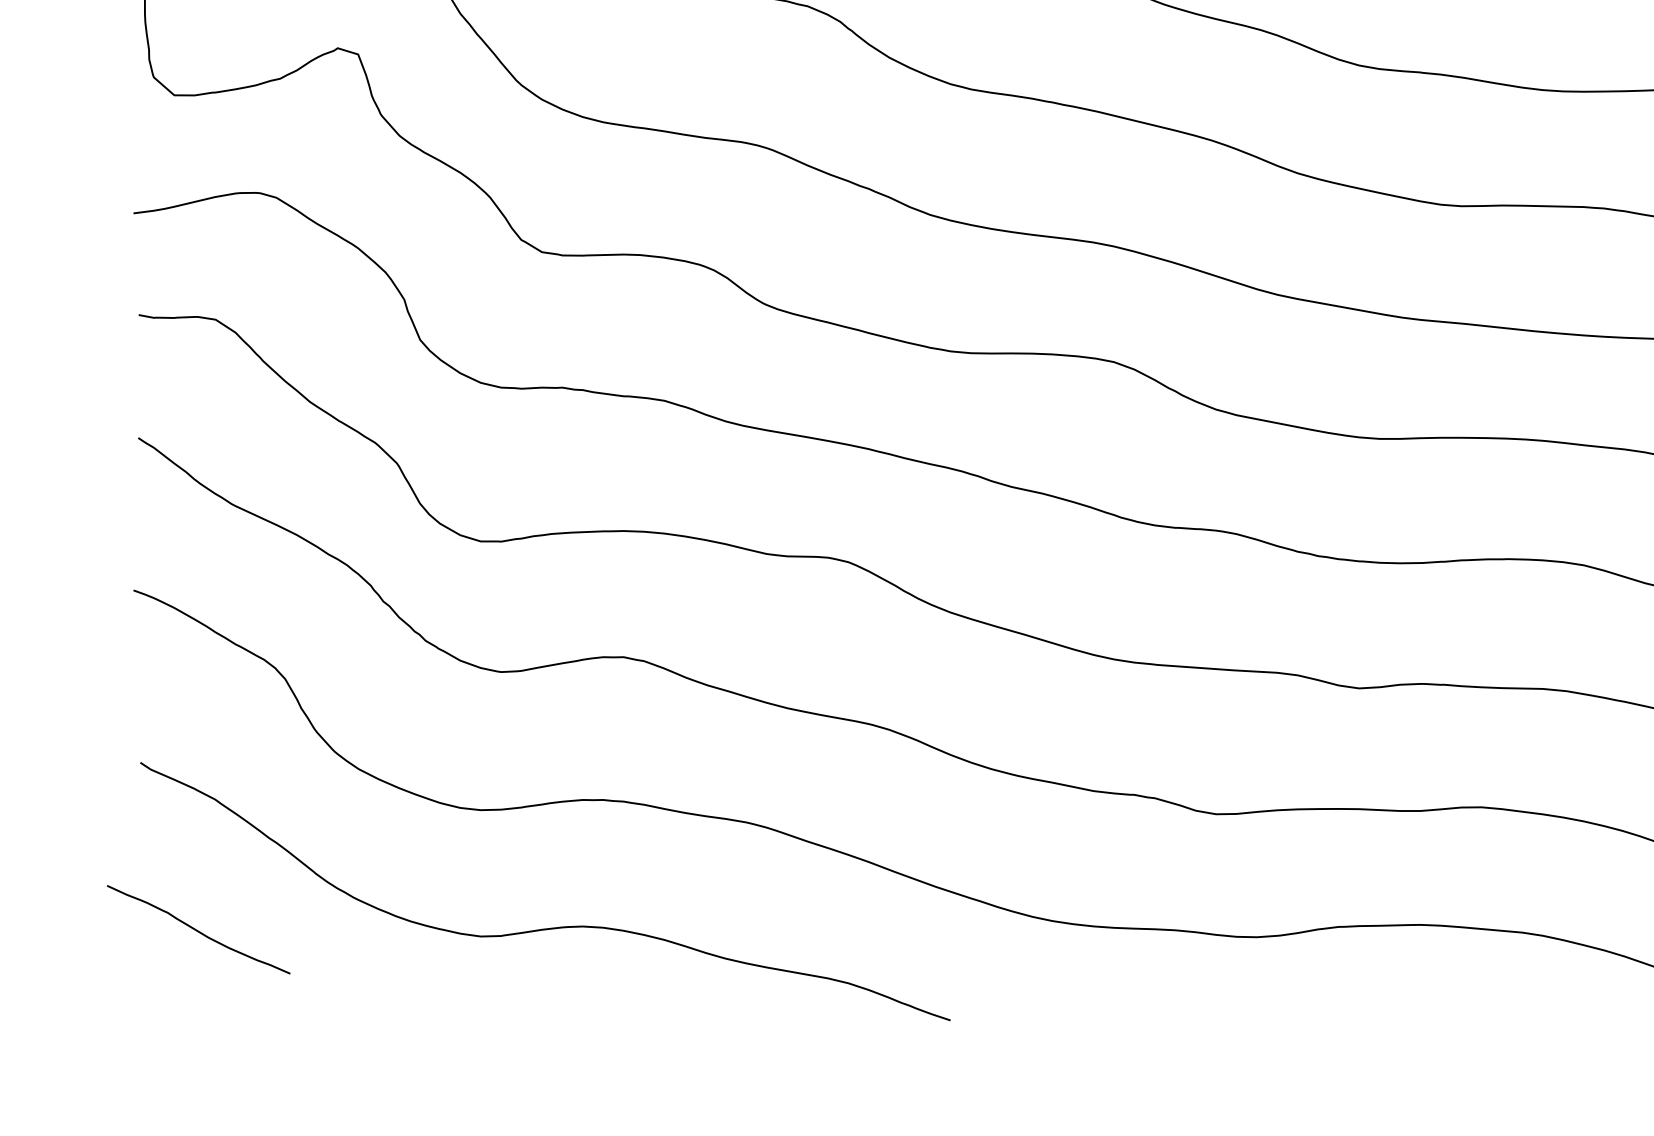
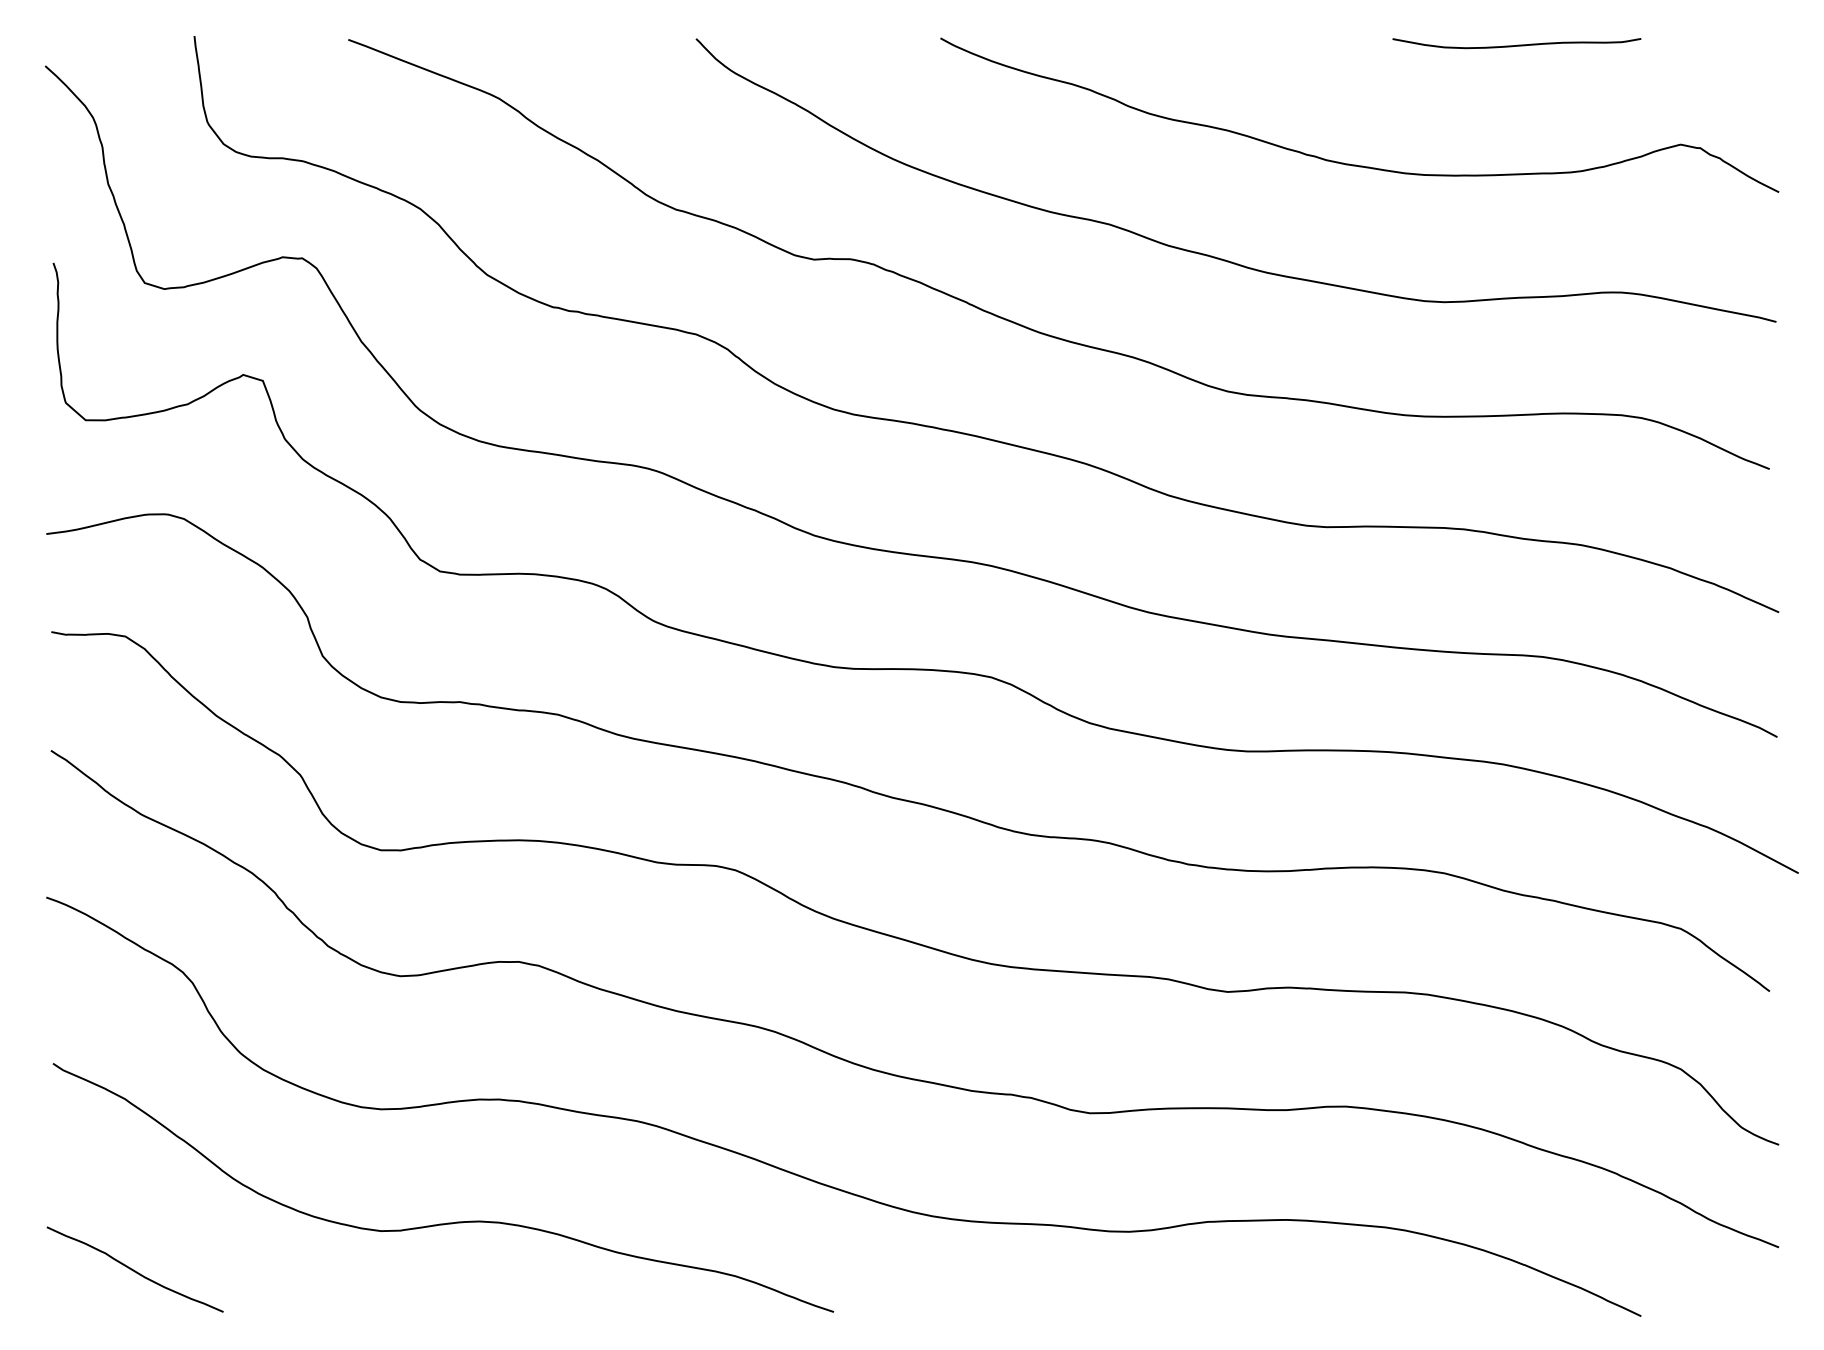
curve: (196, 929) -> (133, 1269), moved

